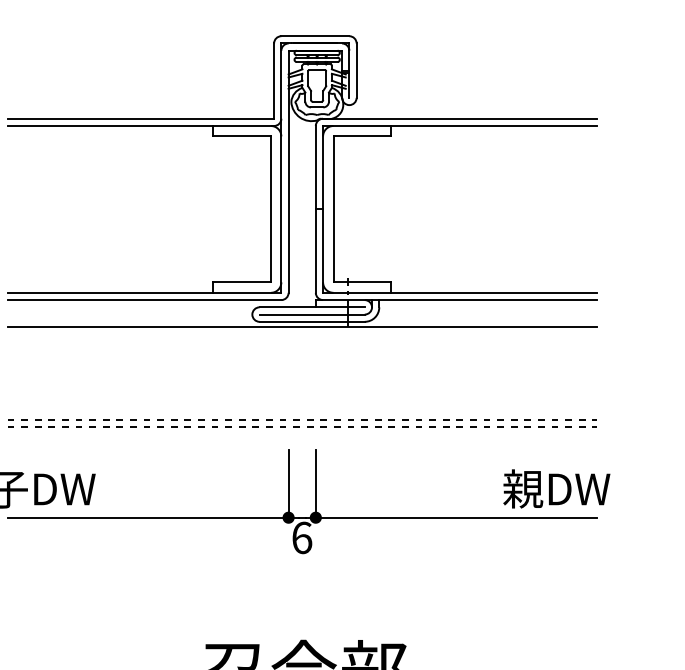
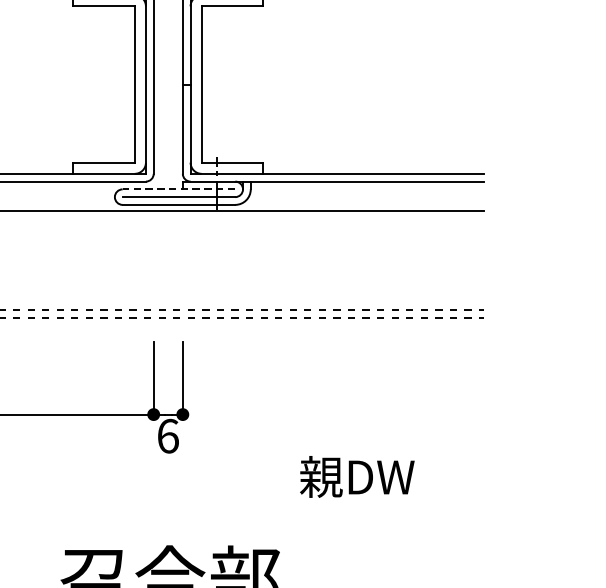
line: (312, 307) -> (179, 189), solid -> dashed
text: (556, 488) -> (357, 476), moved
line: (458, 517) -> (335, 414), removed

